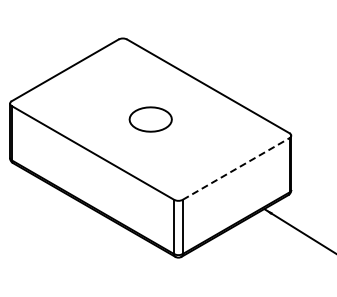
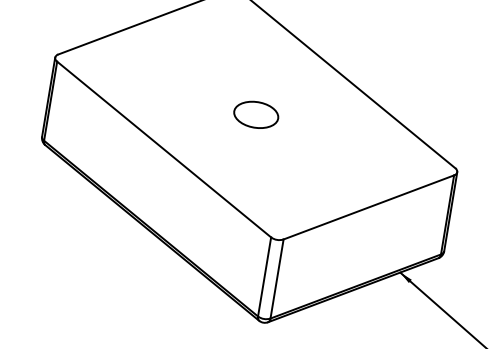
part: (150, 119) -> (256, 114), size x0.71
line: (236, 169) -> (369, 208), dashed -> solid

